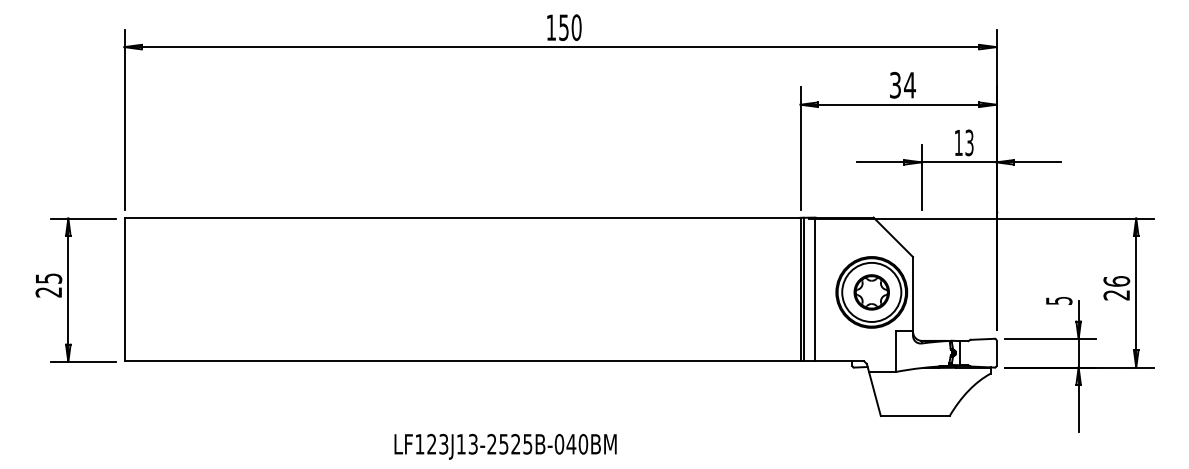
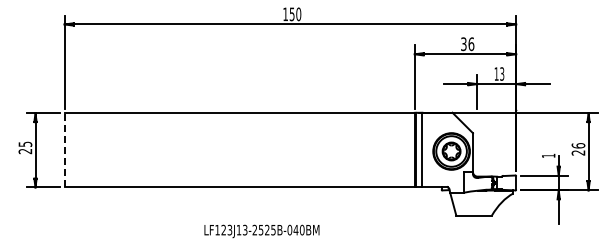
text: (910, 85) -> (471, 44), 34 -> 36
line: (124, 288) -> (64, 149), solid -> dashed
text: (1058, 300) -> (548, 155), 5 -> 1

